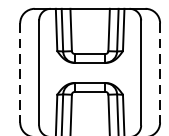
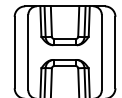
line: (19, 72) -> (14, 52), dashed -> solid
line: (160, 72) -> (115, 52), dashed -> solid

